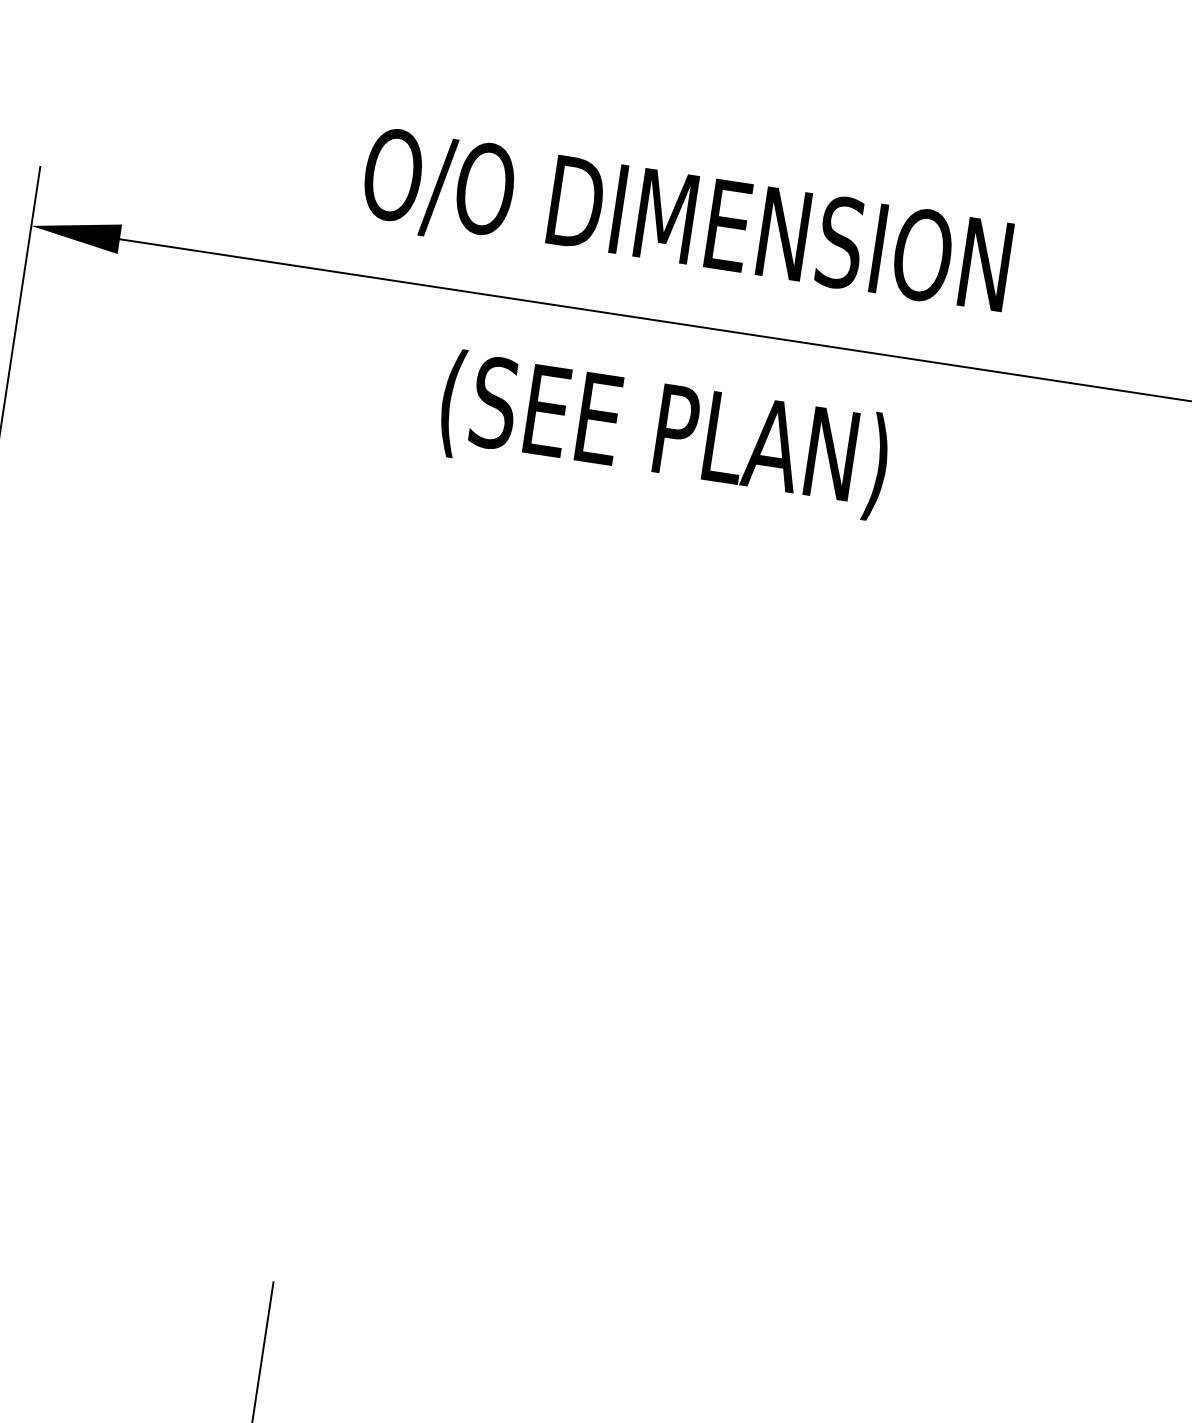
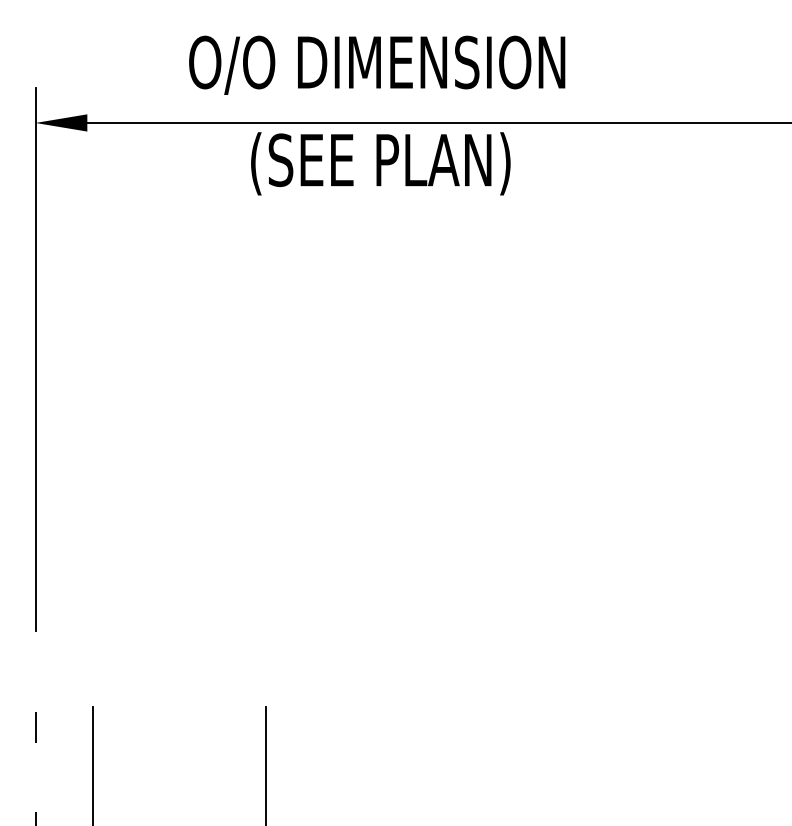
text: (687, 222) -> (377, 64), moved
text: (663, 434) -> (380, 163), moved

